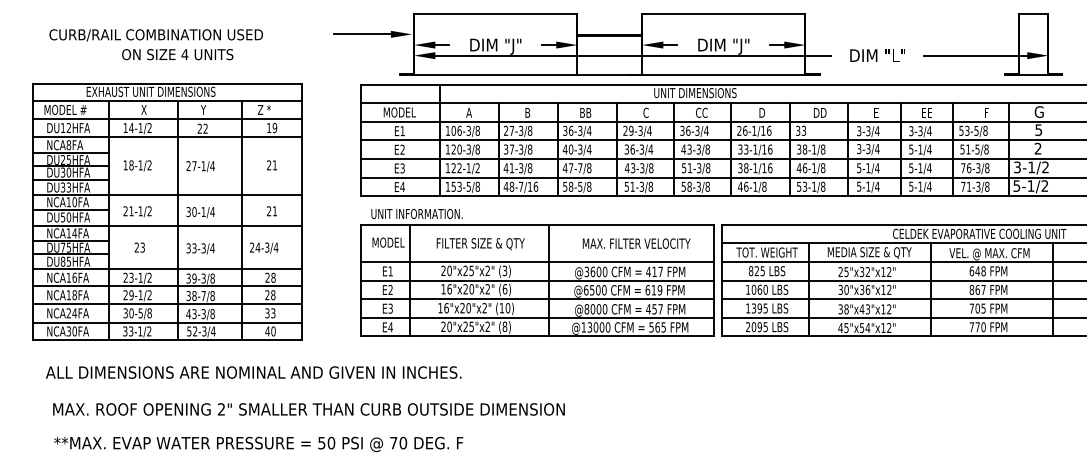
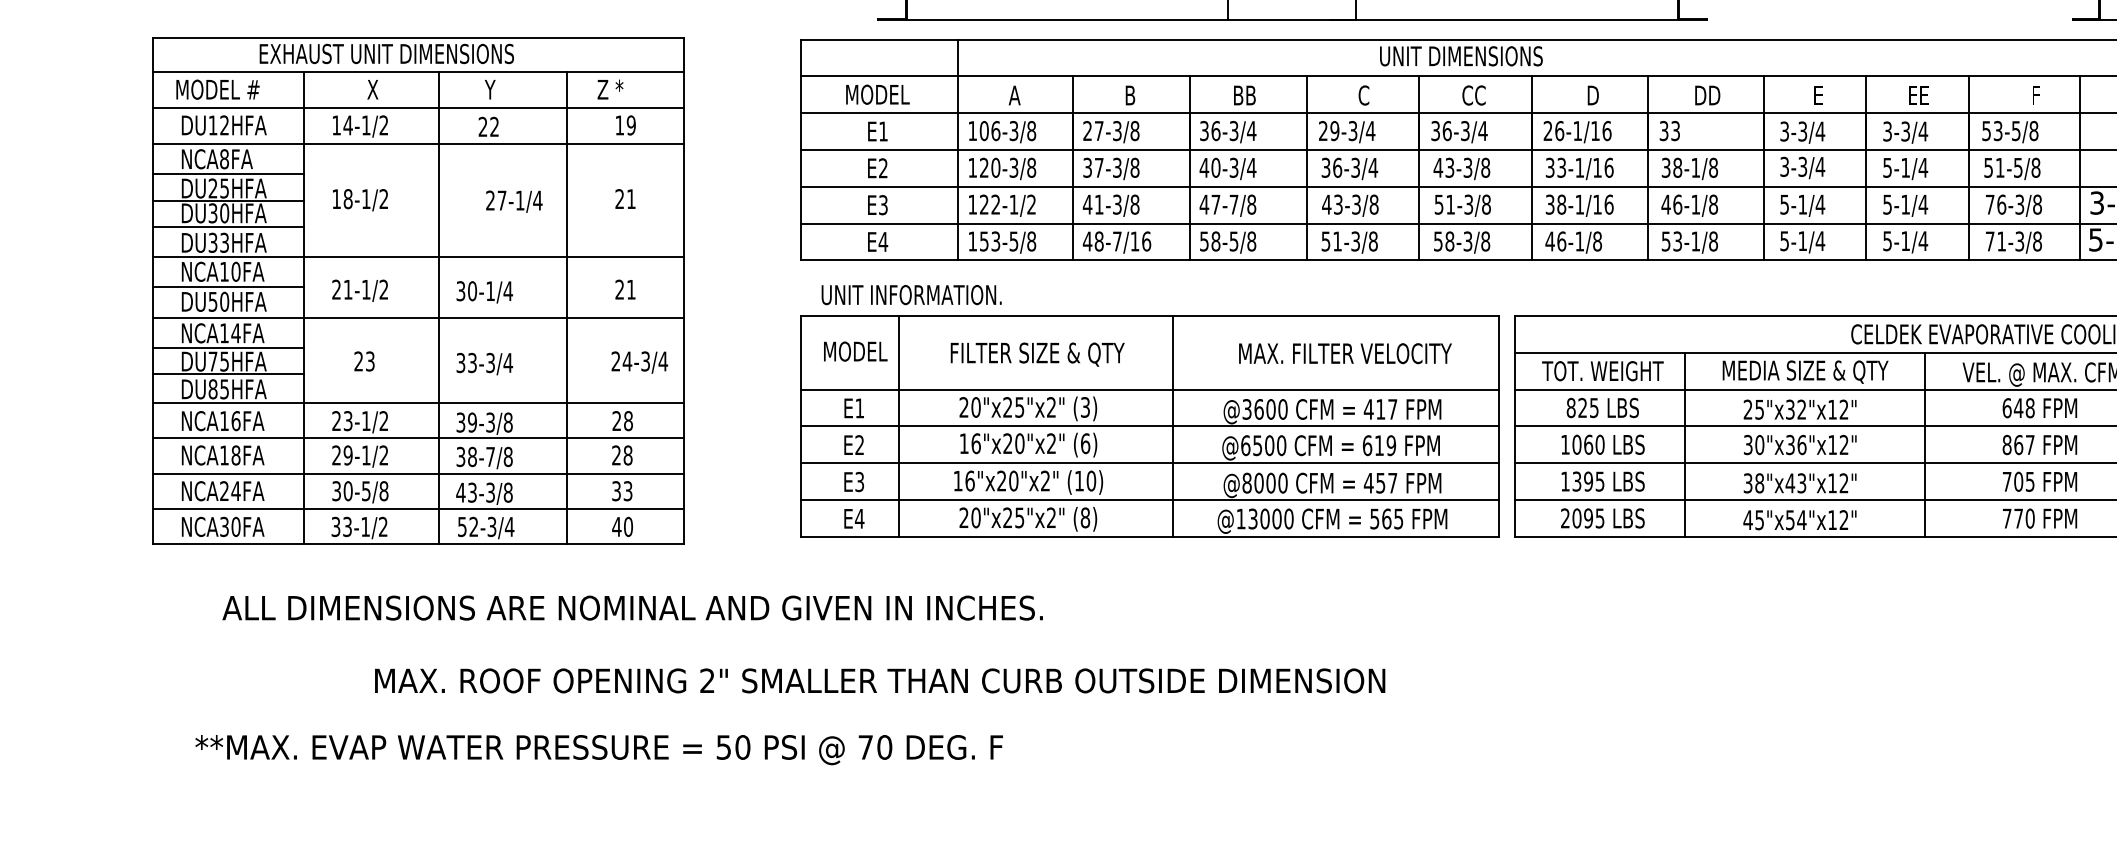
text: (200, 166) -> (513, 201), moved
text: (264, 247) -> (640, 361), moved
text: (253, 372) -> (632, 607), moved
text: (308, 409) -> (879, 681), moved

